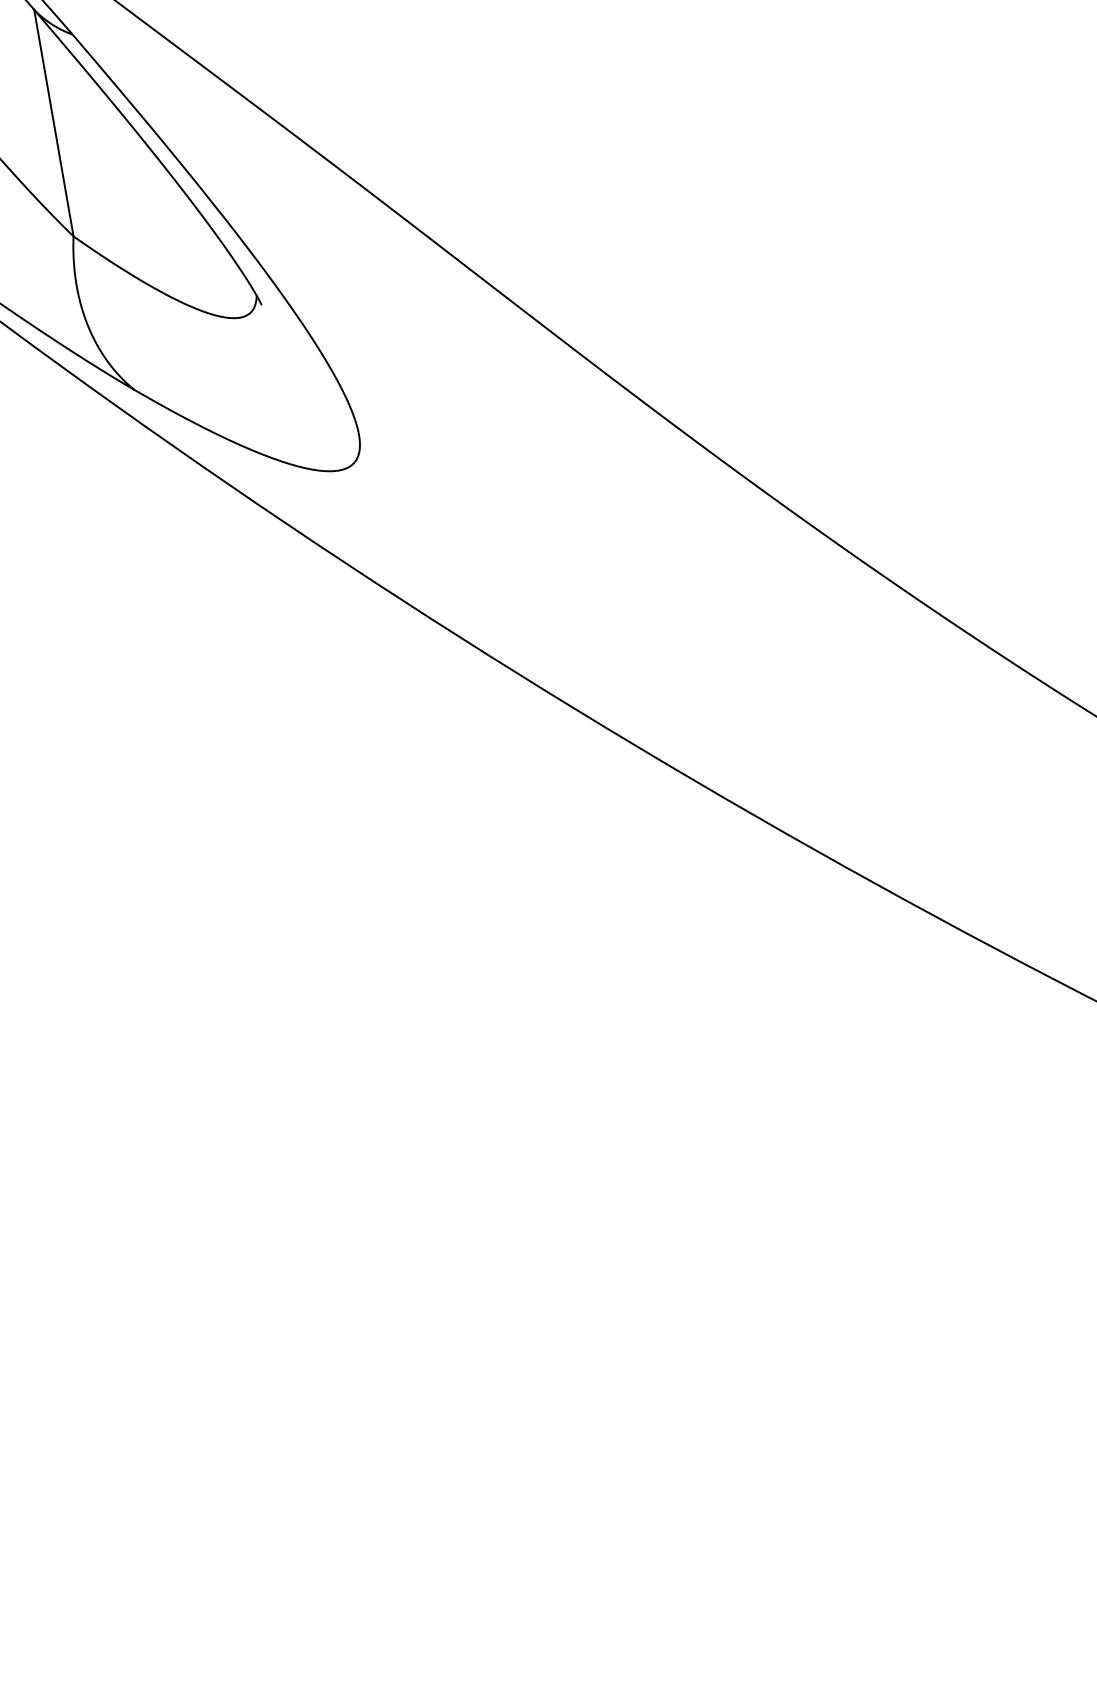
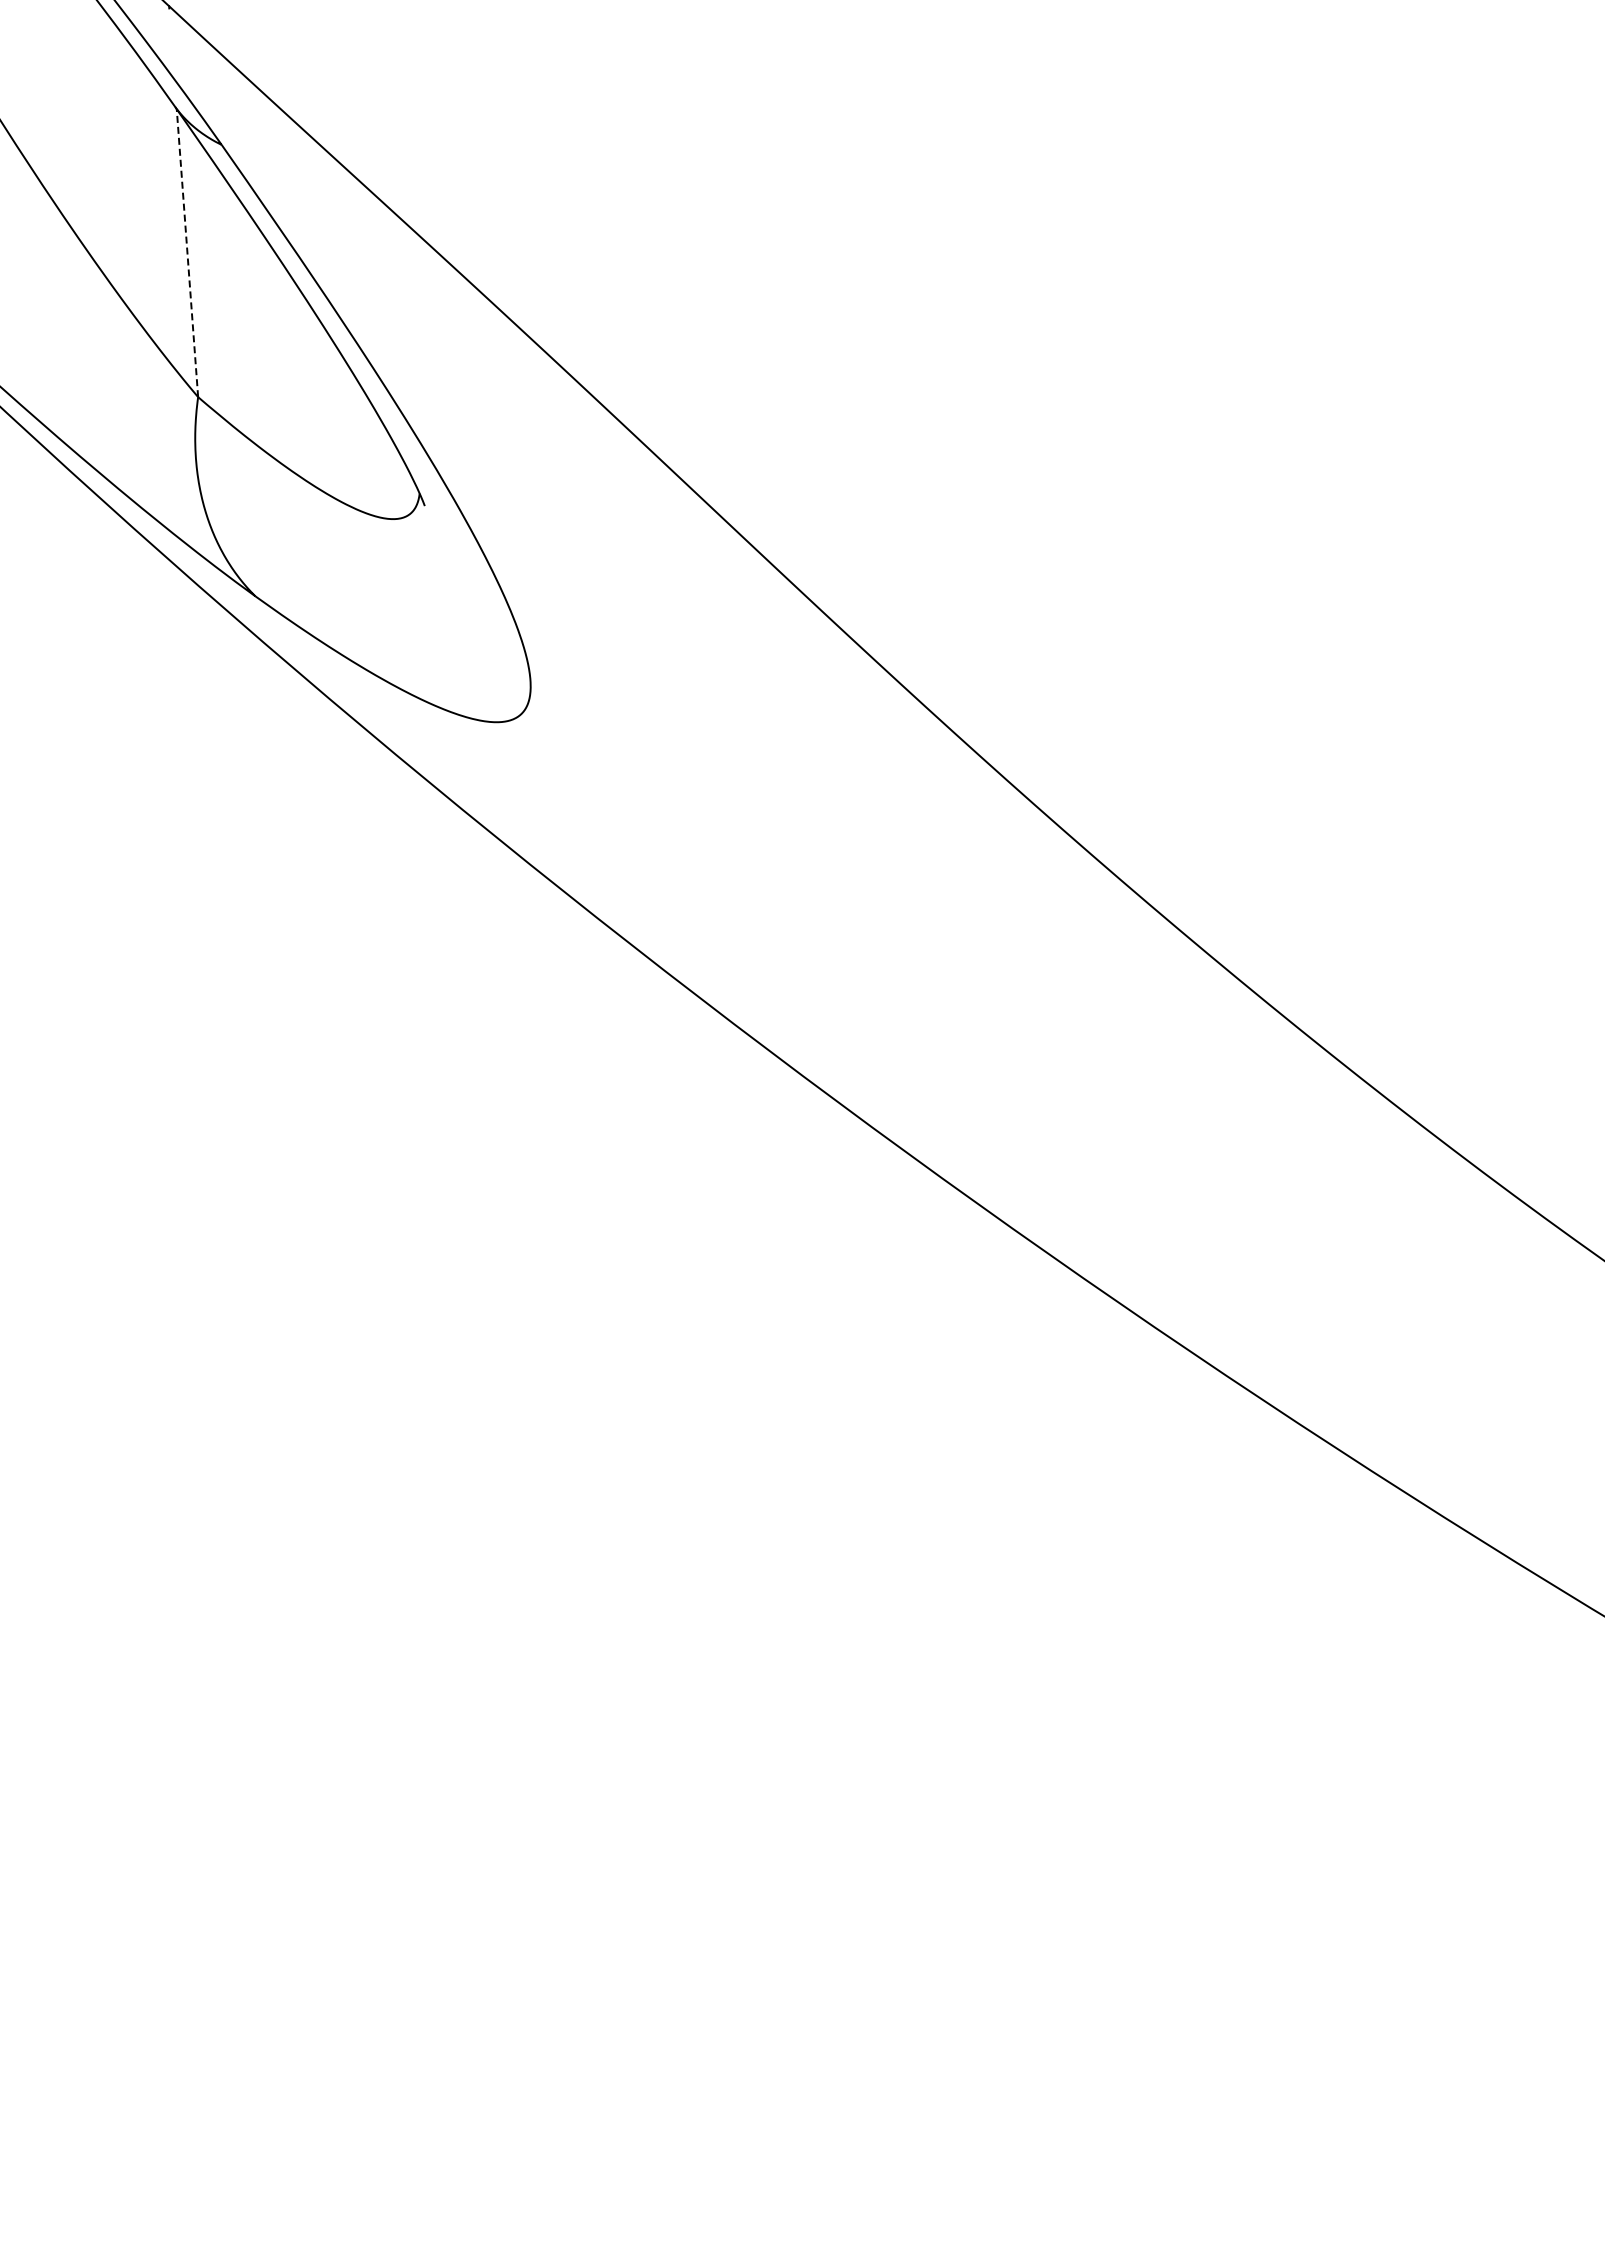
line: (53, 122) -> (187, 252), solid -> dashed

